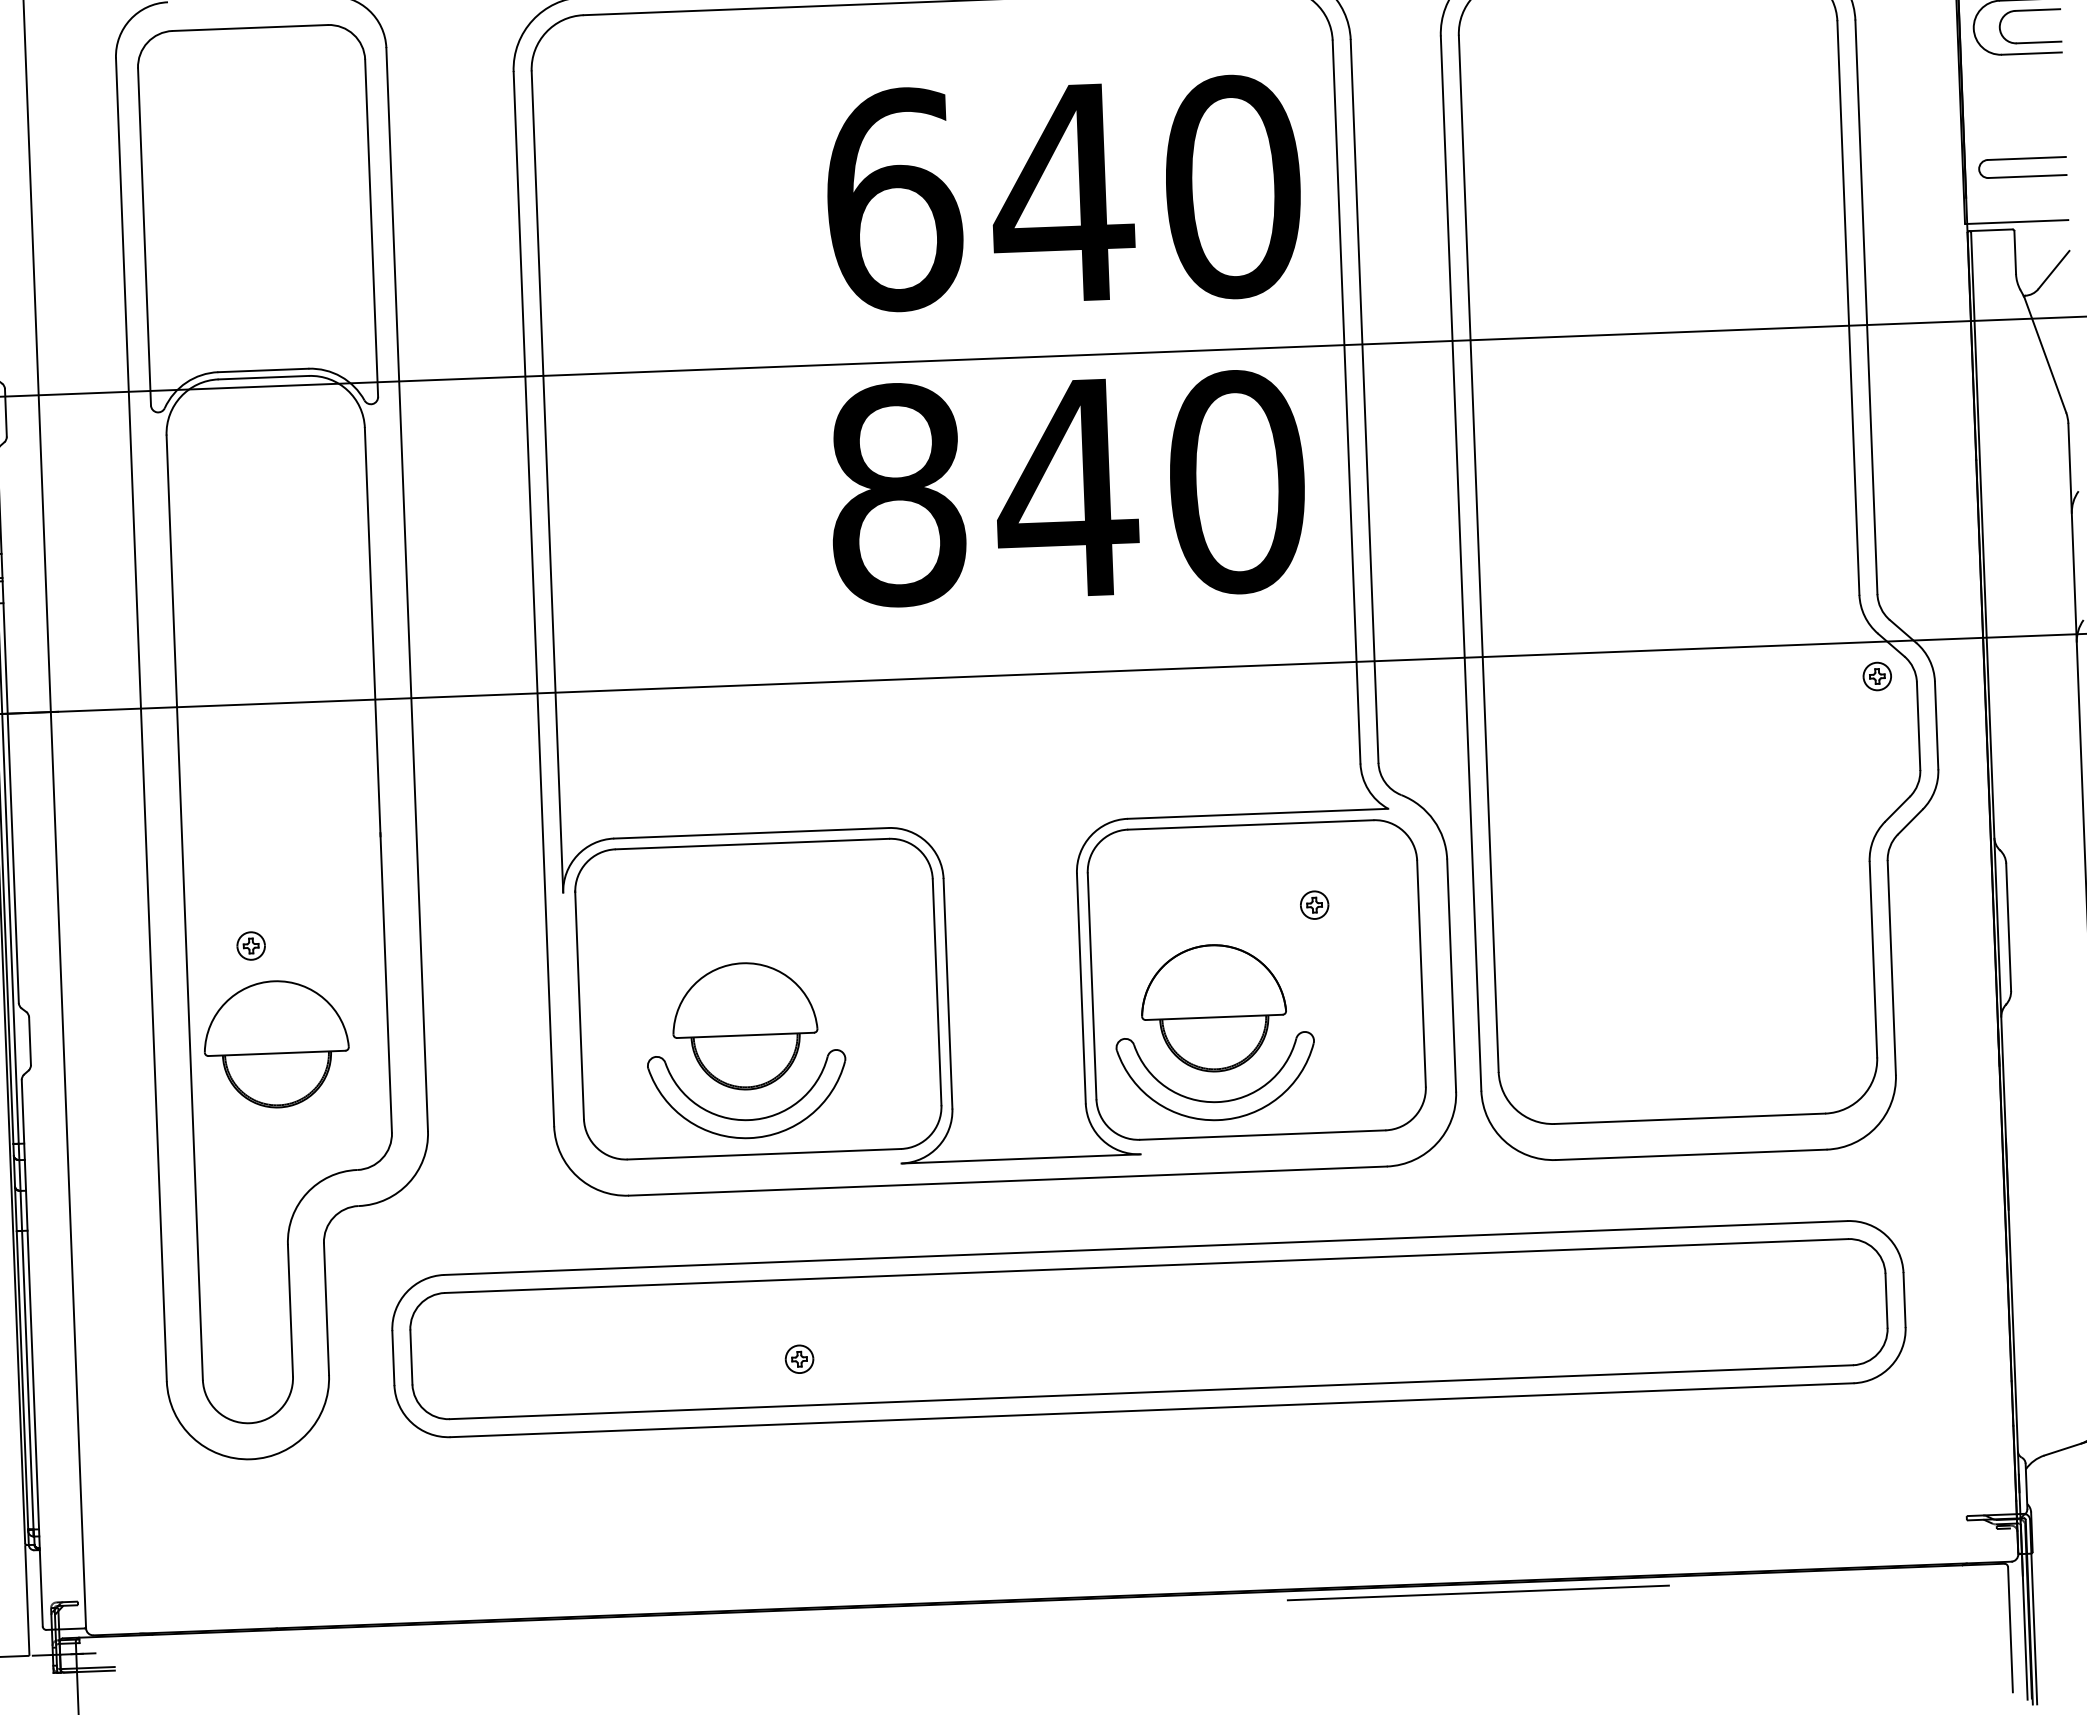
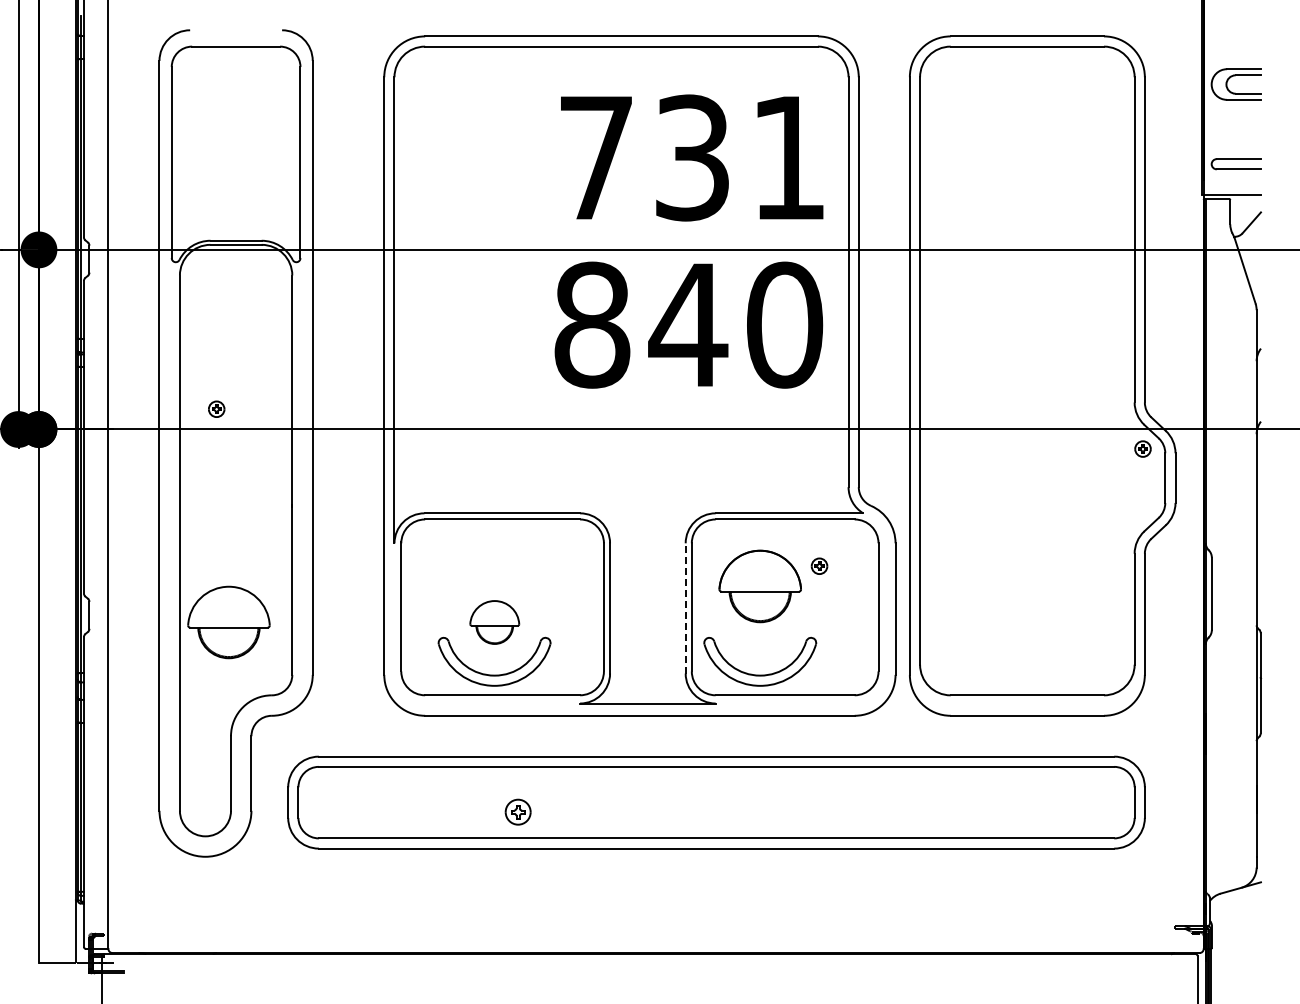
text: (1064, 192) -> (693, 157), 640 -> 731
part: (250, 944) -> (216, 408), moved
line: (1080, 986) -> (685, 607), solid -> dashed
part: (1212, 1008) -> (759, 586), moved
part: (745, 1026) -> (494, 622), size x0.6
part: (798, 1358) -> (517, 811), size x1.6
line: (1478, 1593) -> (897, 959), removed

